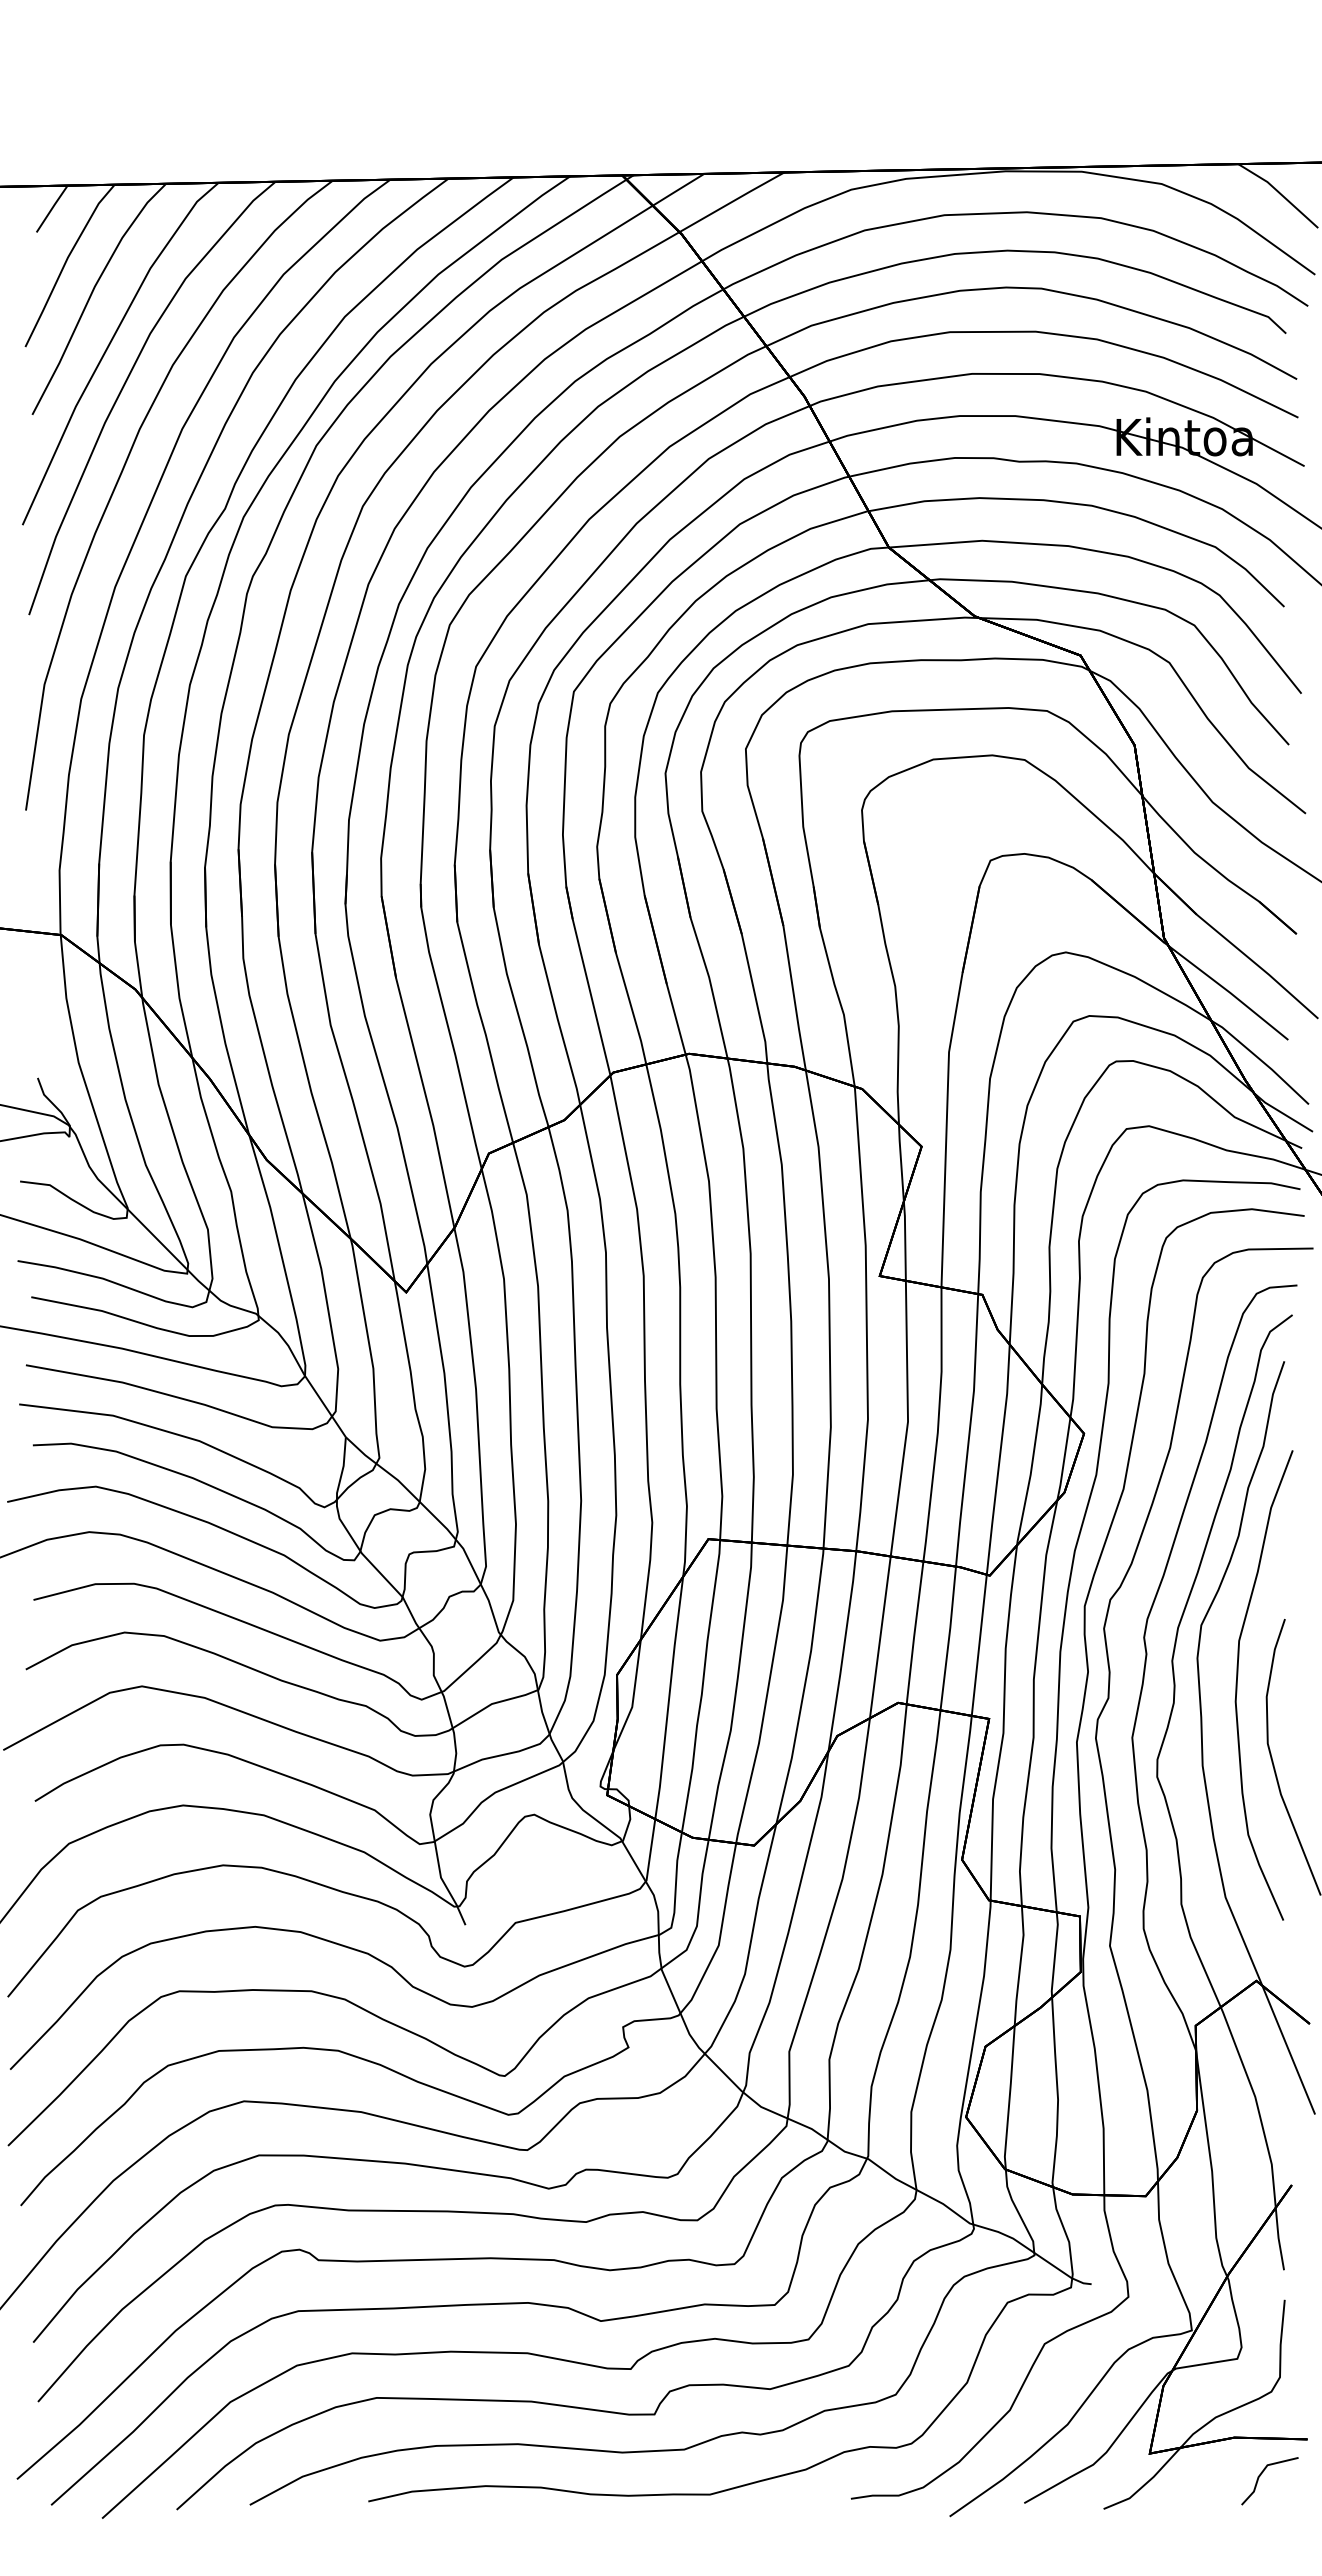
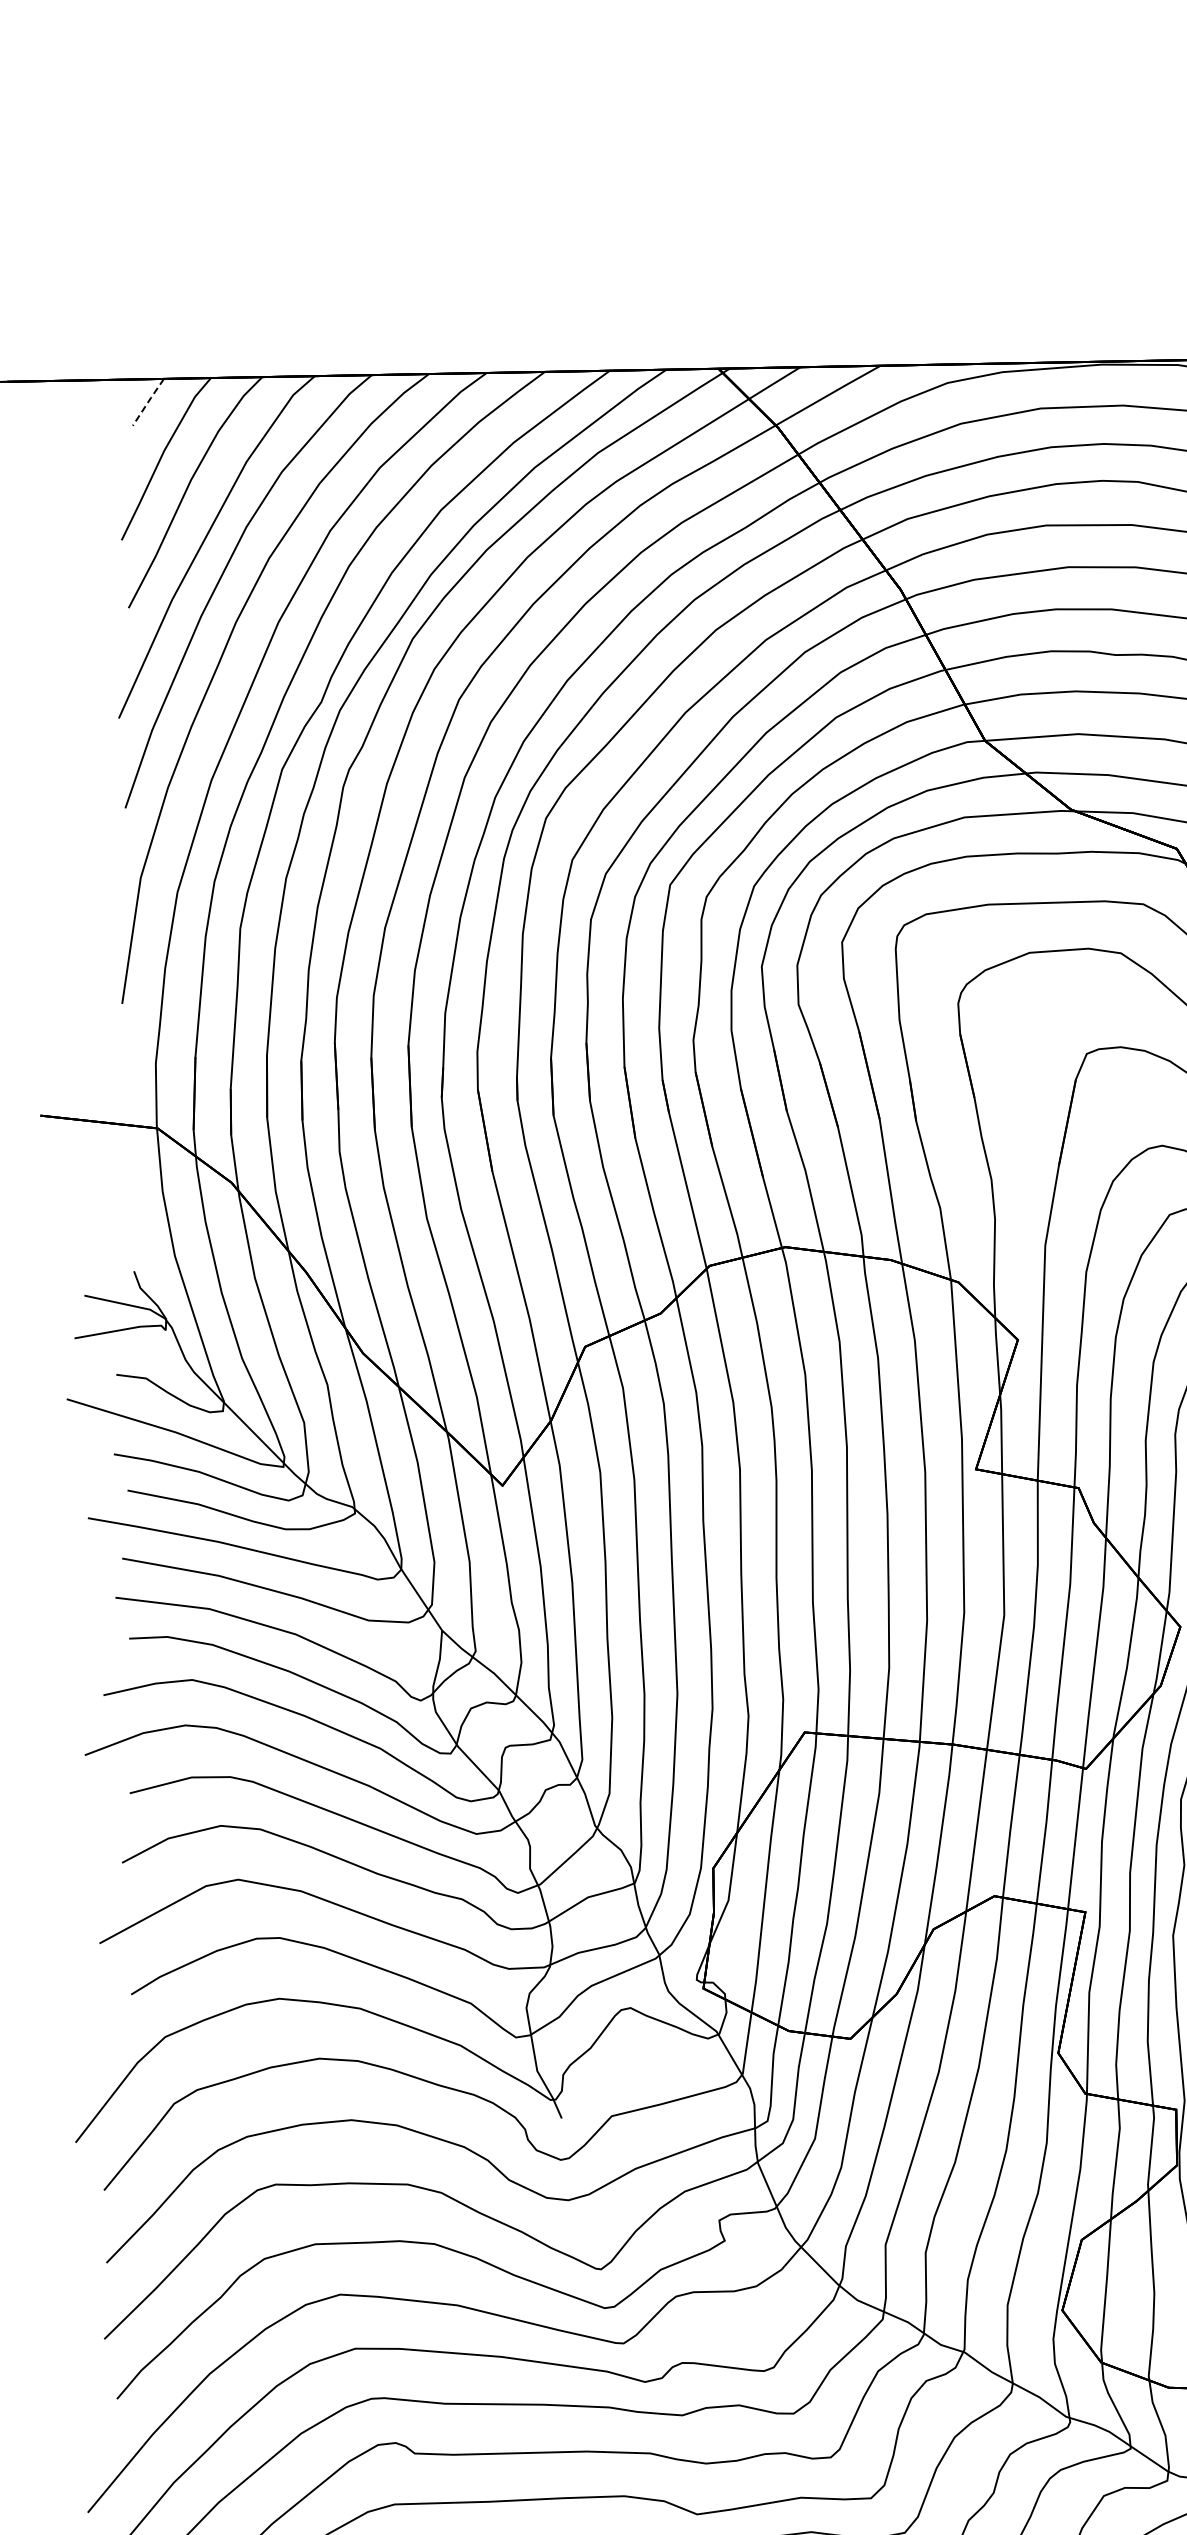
line: (52, 208) -> (148, 401), solid -> dashed

